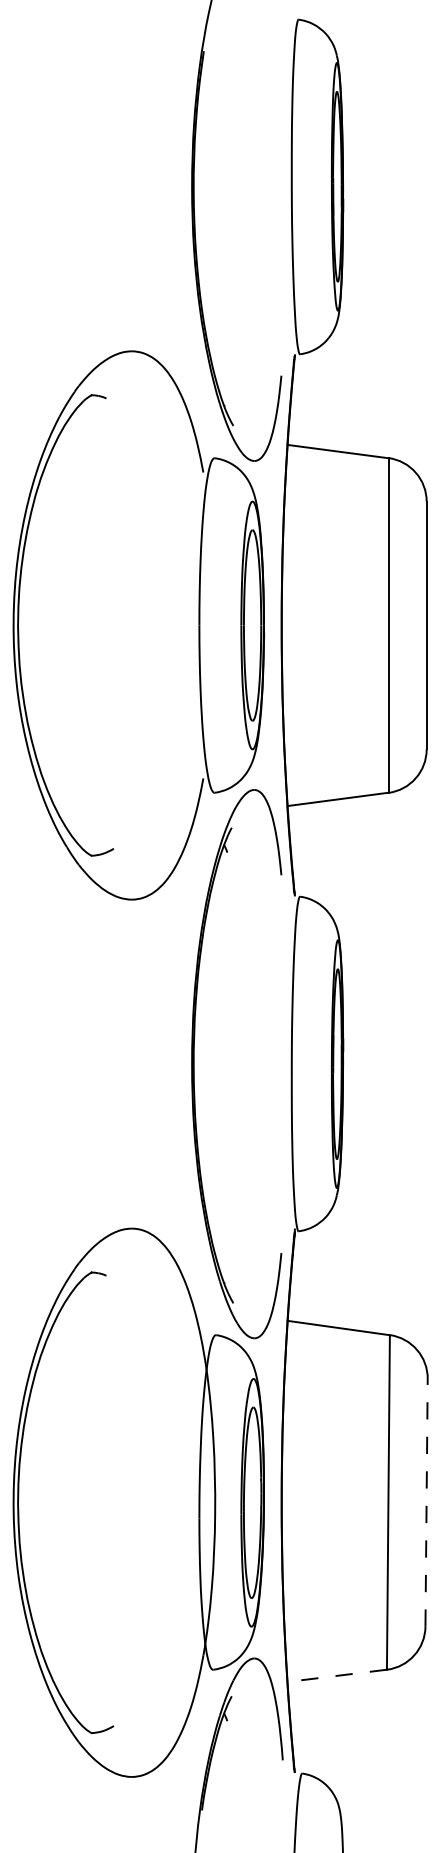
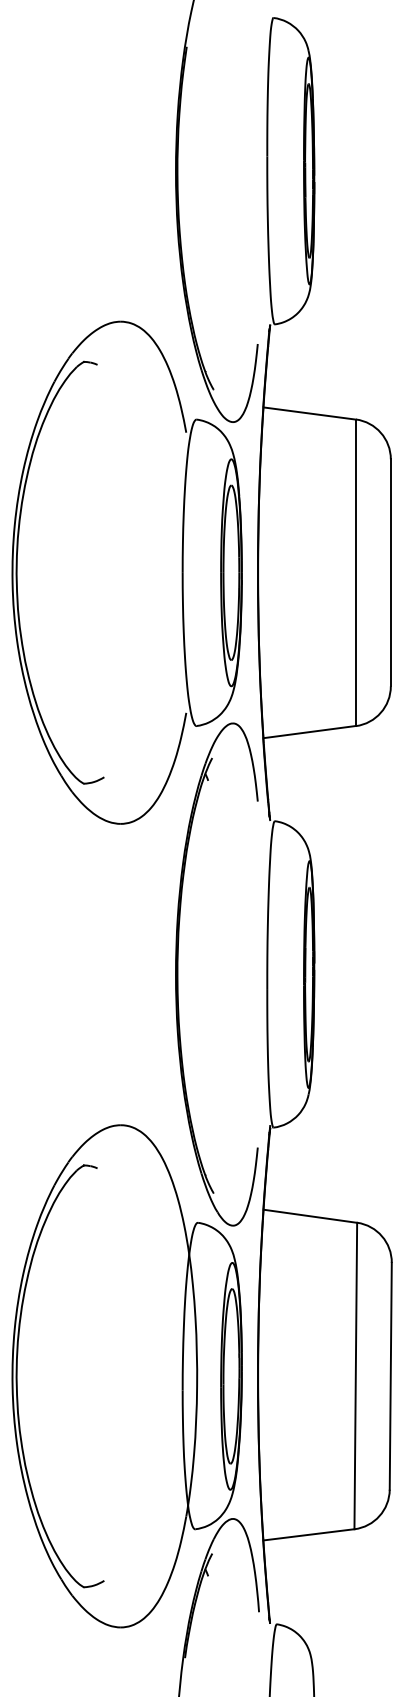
line: (426, 1501) -> (390, 1375), dashed -> solid
line: (336, 1675) -> (308, 1534), dashed -> solid

